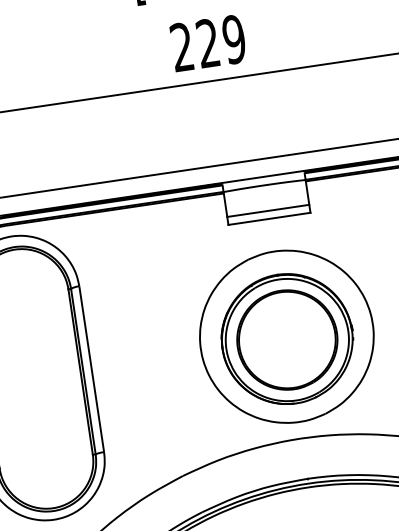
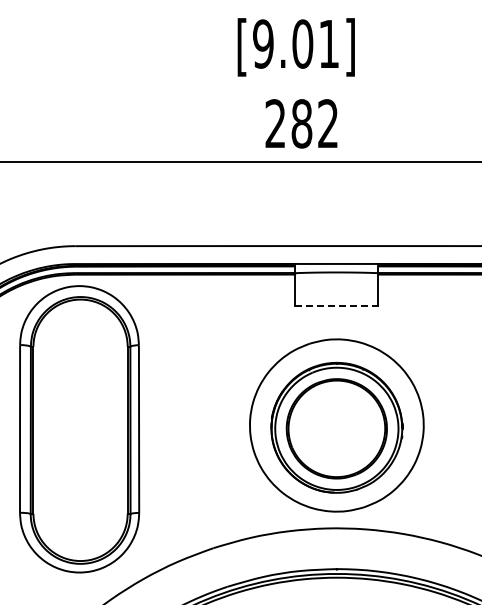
text: (220, 41) -> (314, 123), 229 -> 282
line: (267, 211) -> (336, 298), removed
line: (270, 218) -> (337, 306), solid -> dashed

